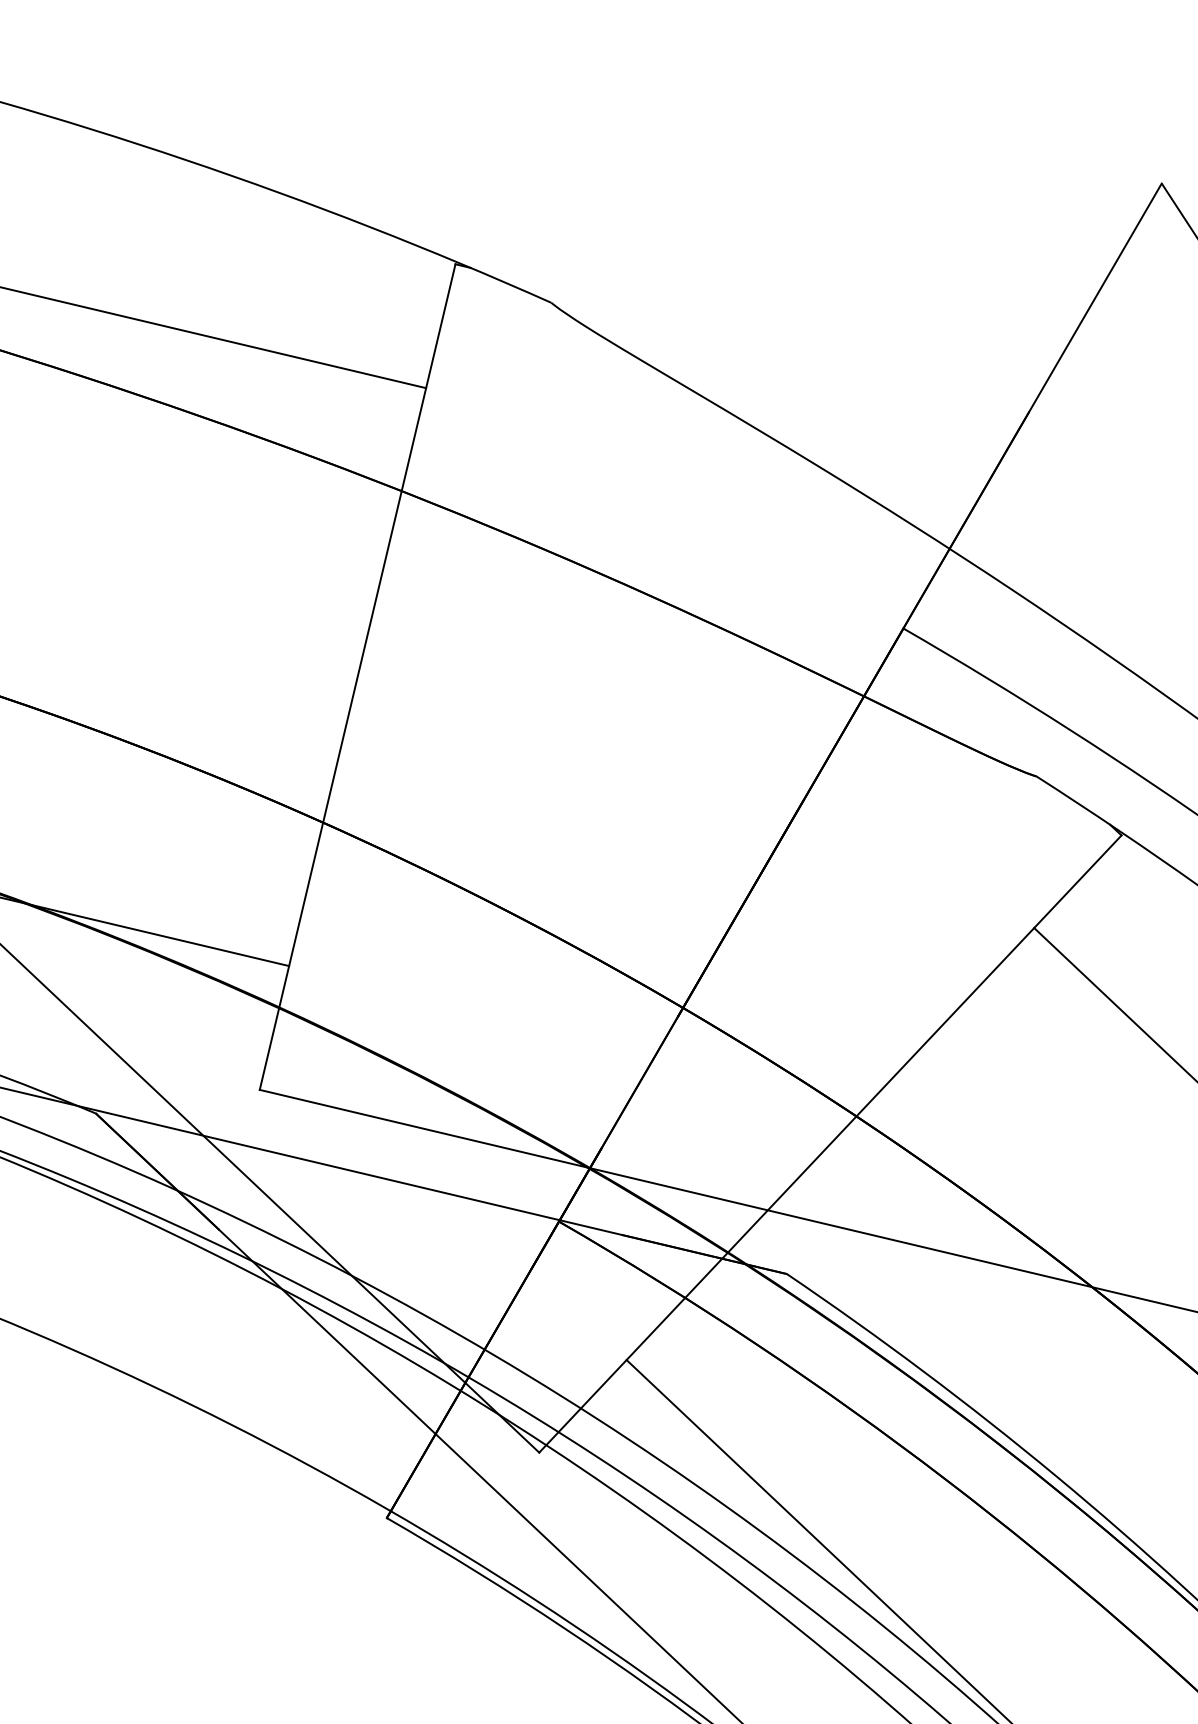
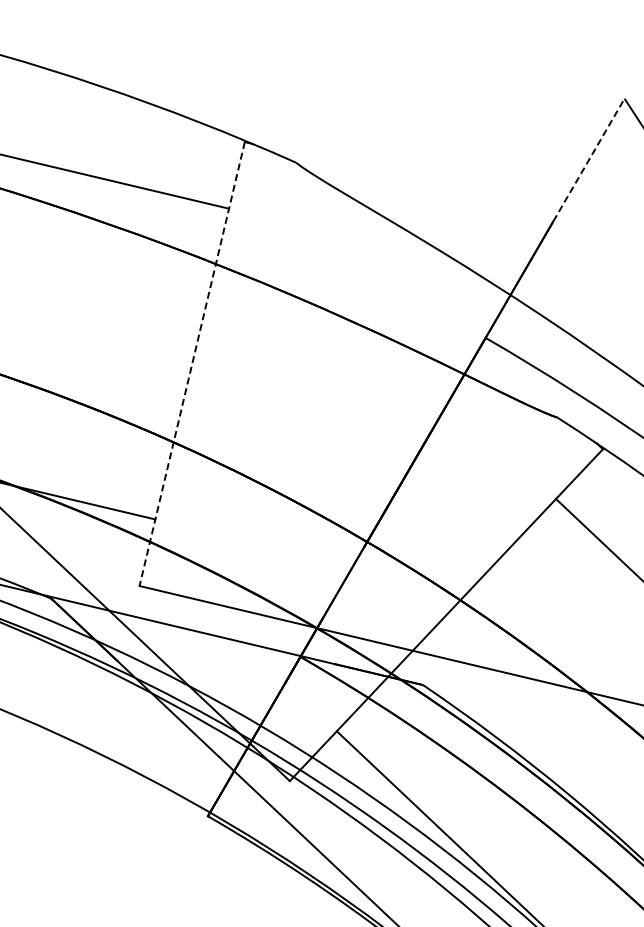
line: (1094, 298) -> (588, 160), solid -> dashed
line: (358, 677) -> (192, 364), solid -> dashed

